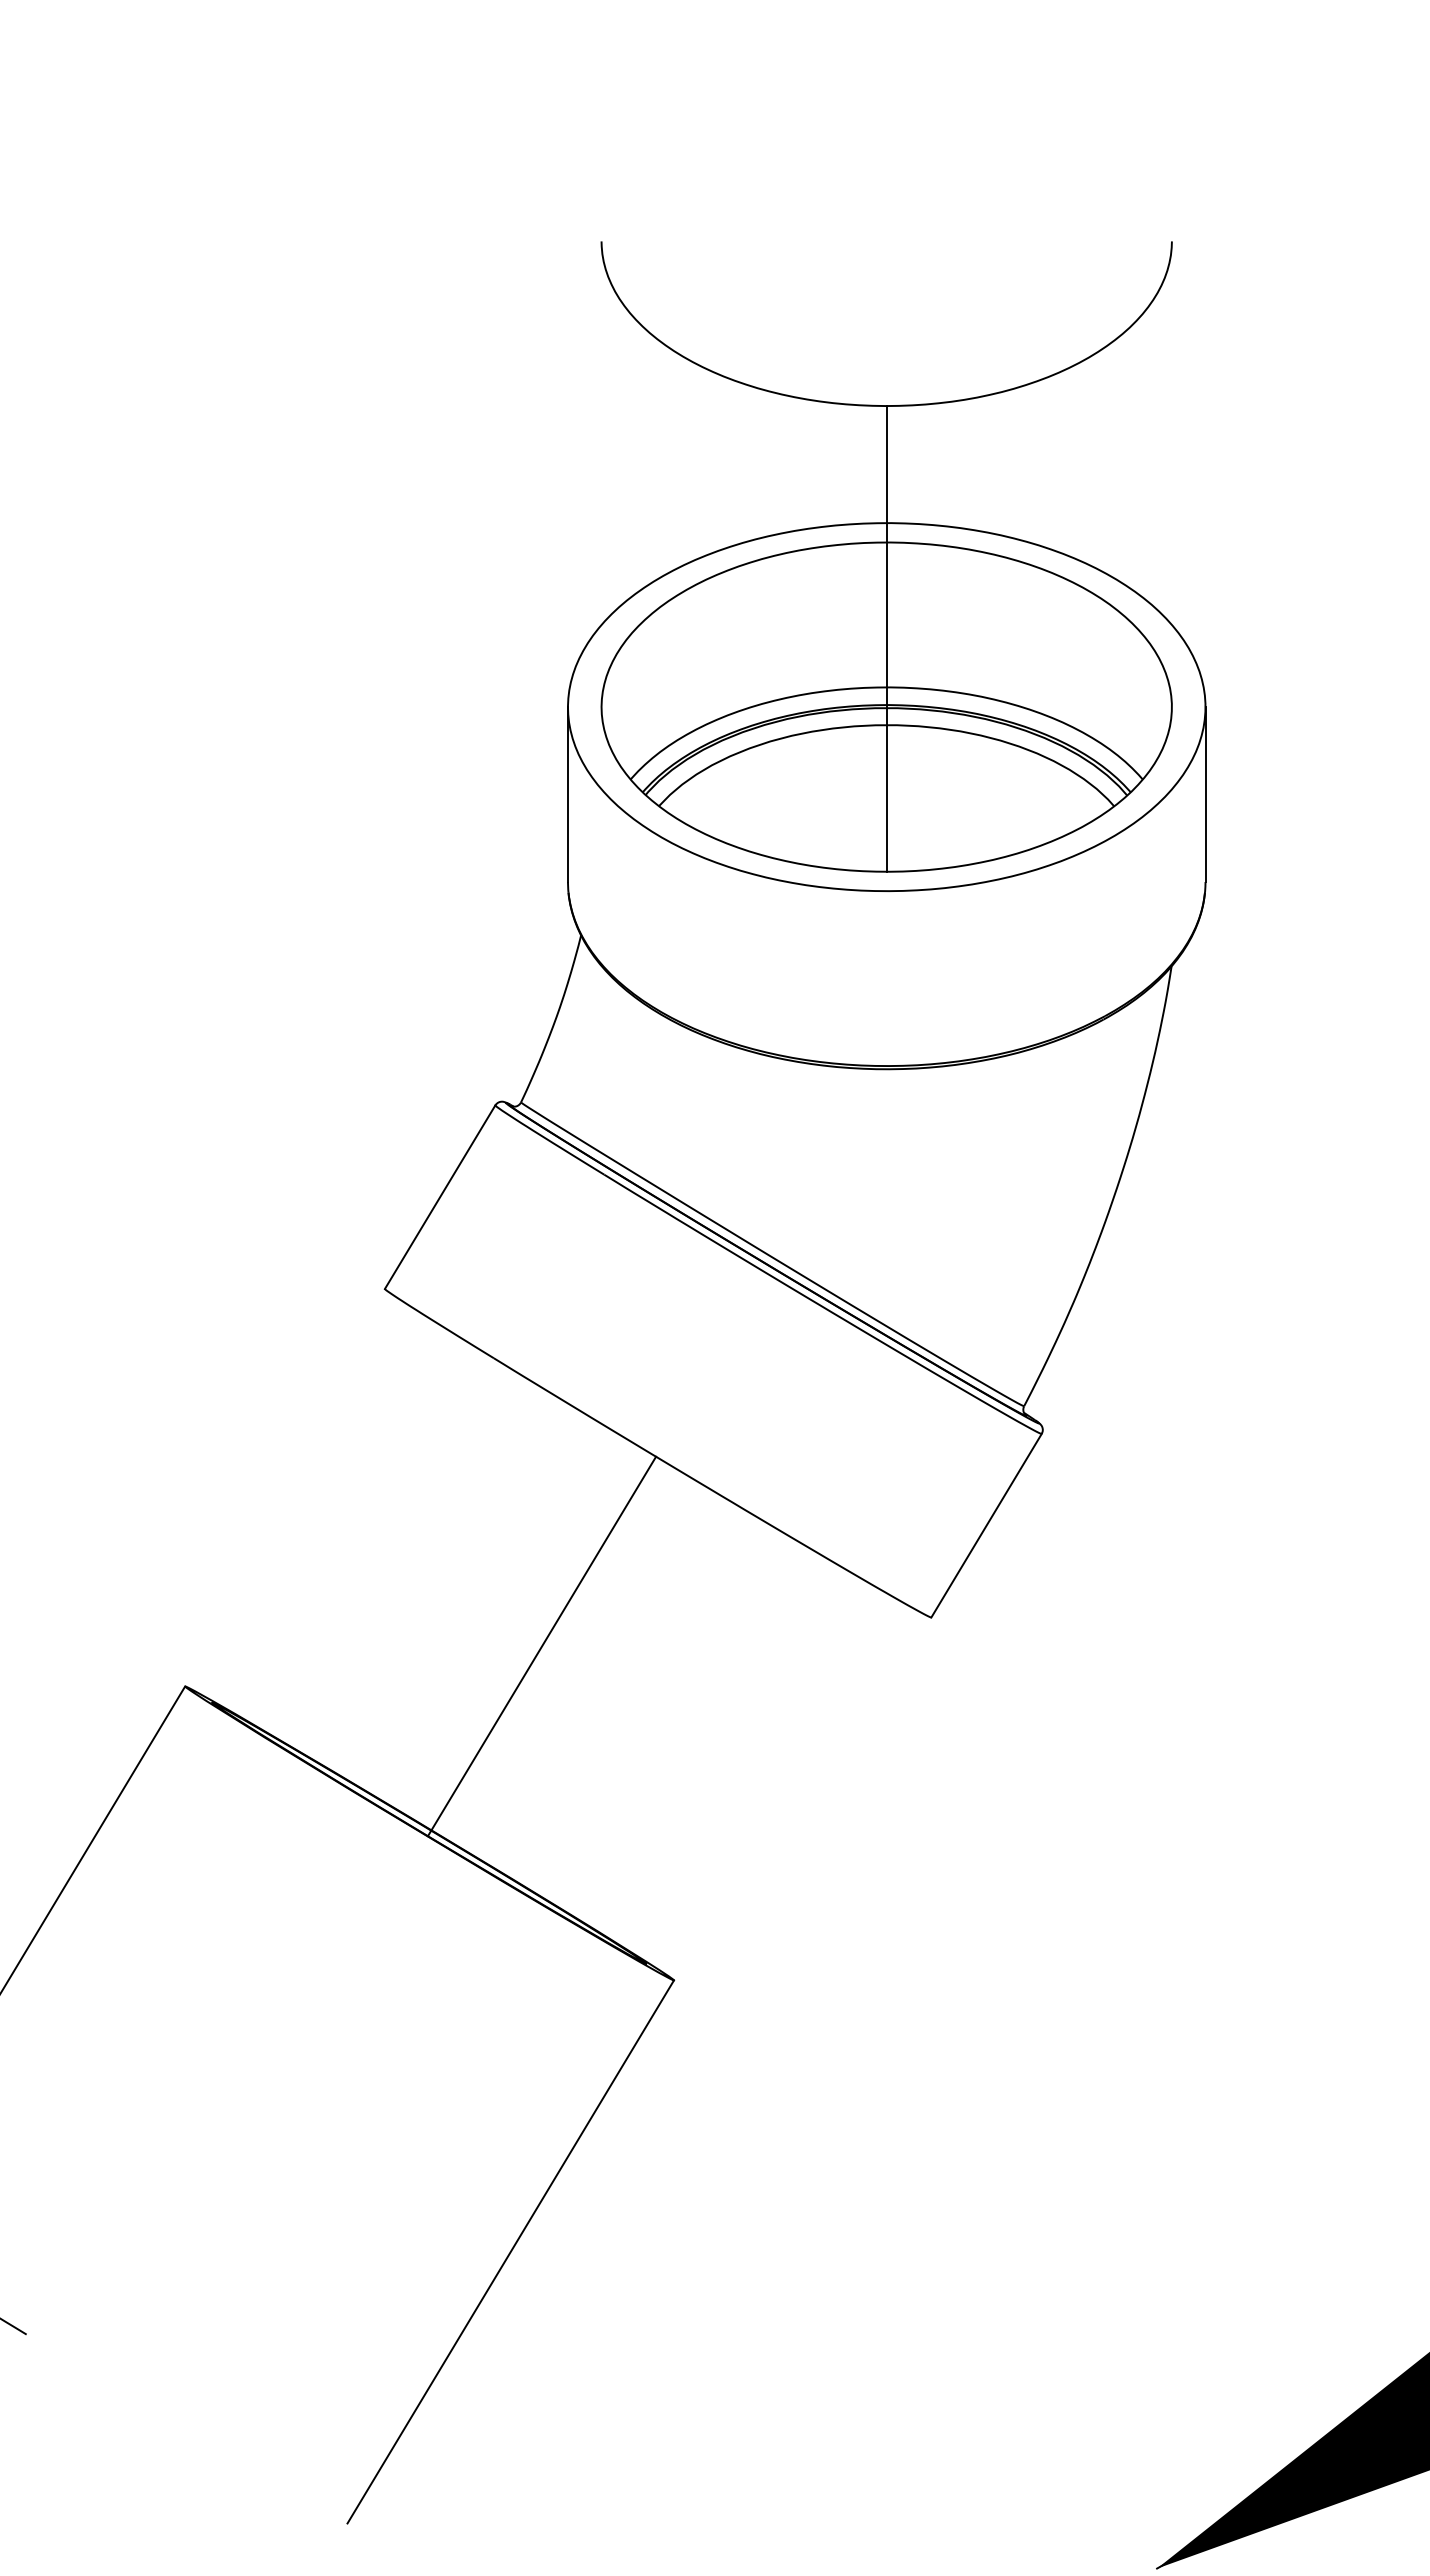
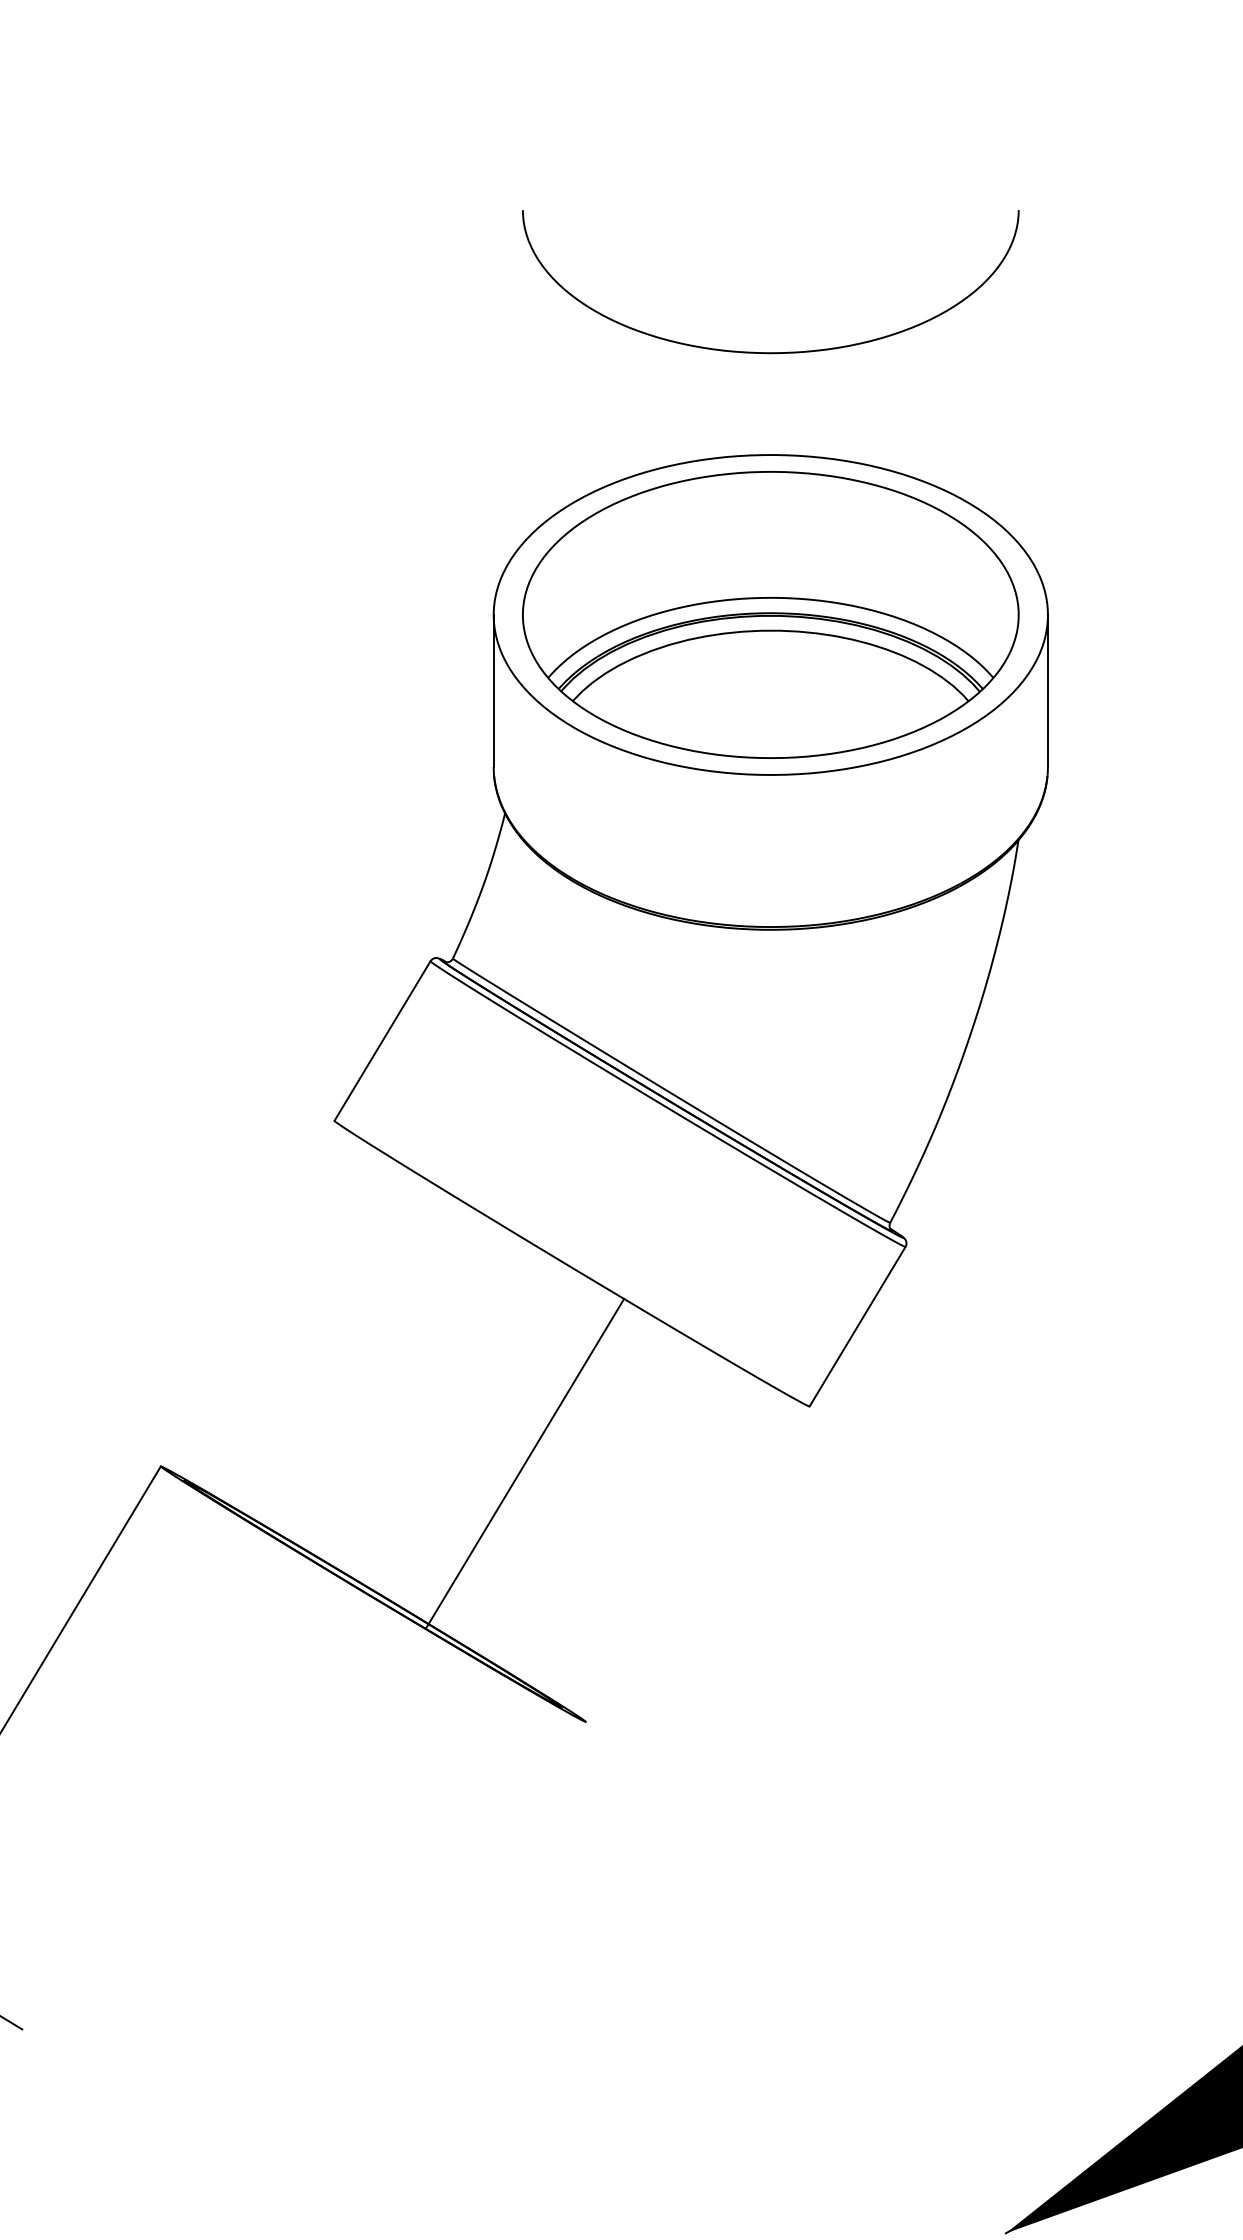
line: (886, 638) -> (770, 555), removed
line: (541, 1646) -> (524, 1463), moved
line: (510, 2251) -> (443, 1957), removed

